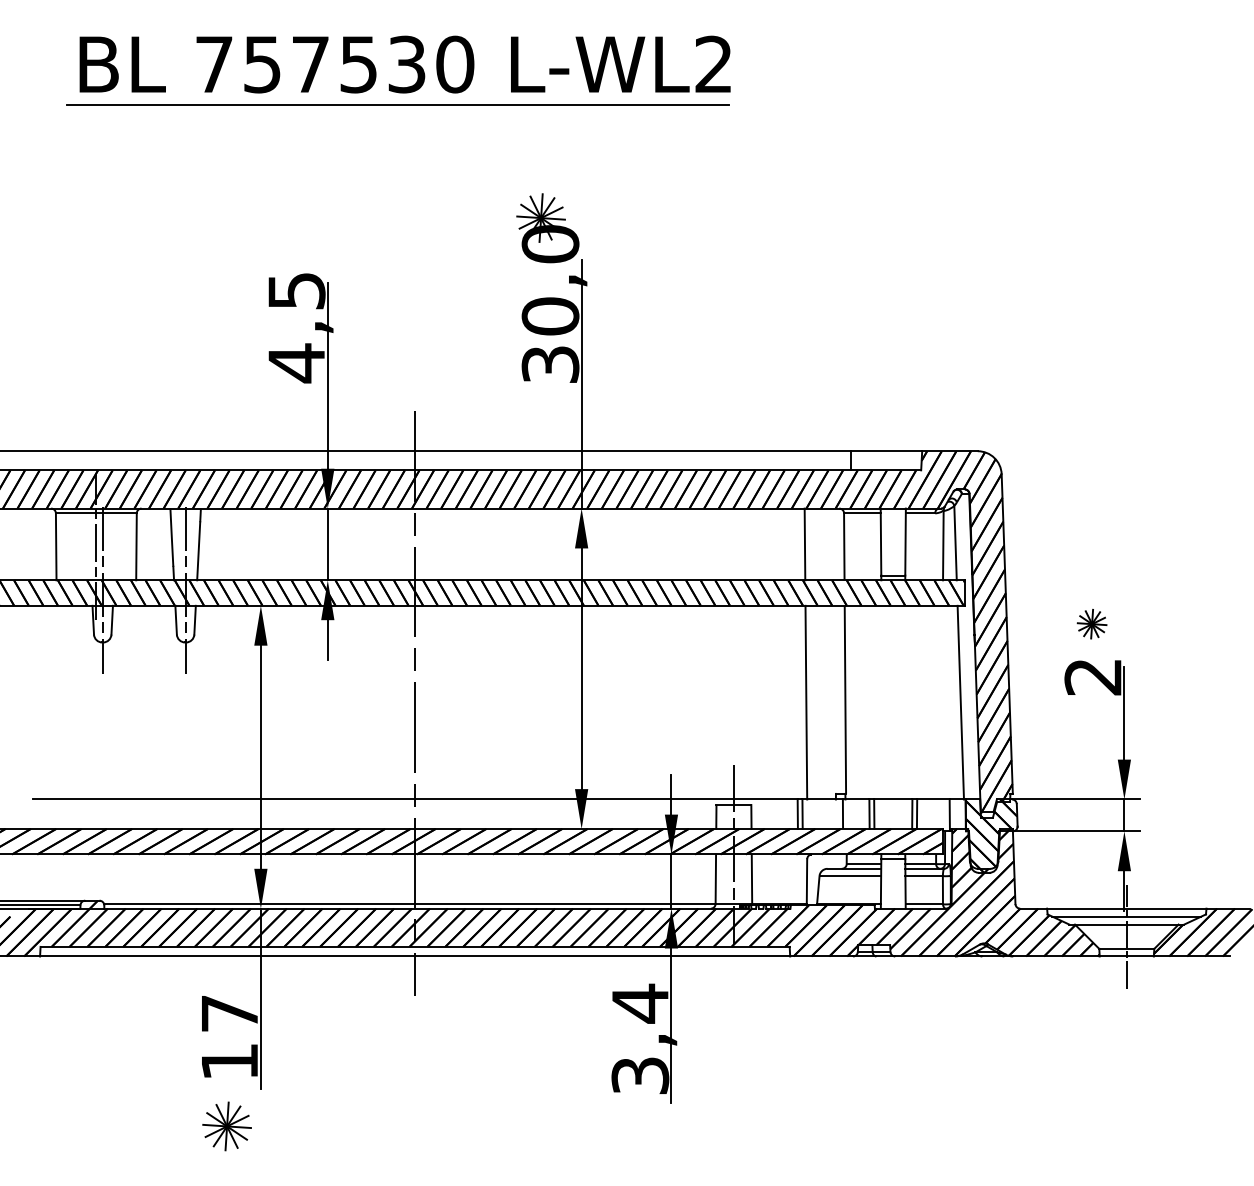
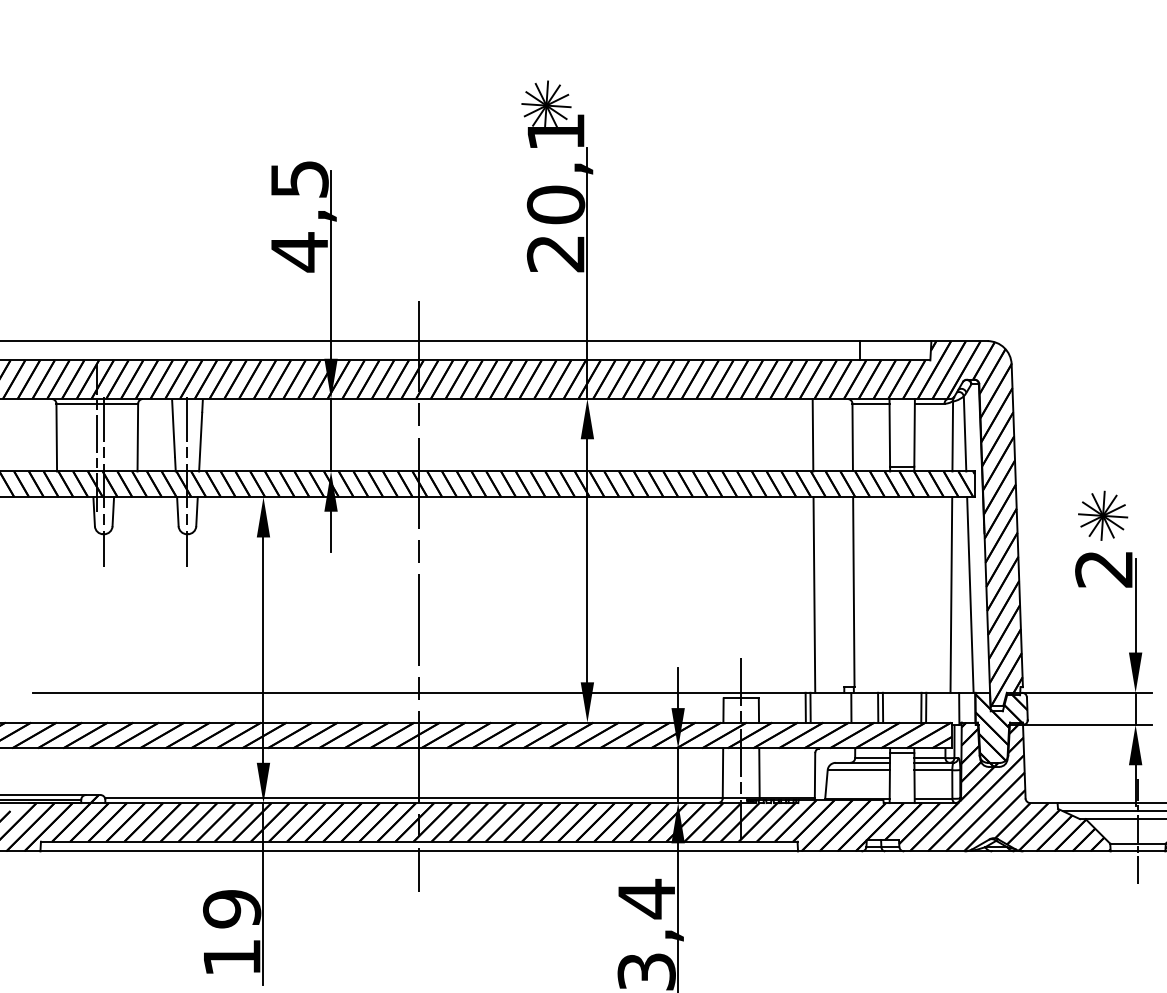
text: (550, 304) -> (555, 192), 30,0 -> 20,1
part: (1091, 623) -> (1102, 515), size x1.67
line: (941, 702) -> (950, 594), added
text: (229, 1013) -> (231, 908), 17 -> 19

